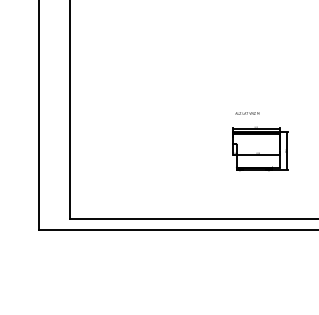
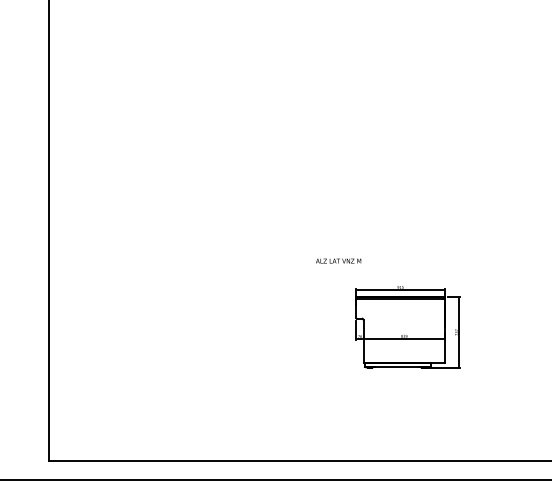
text: (247, 113) -> (338, 261), moved

